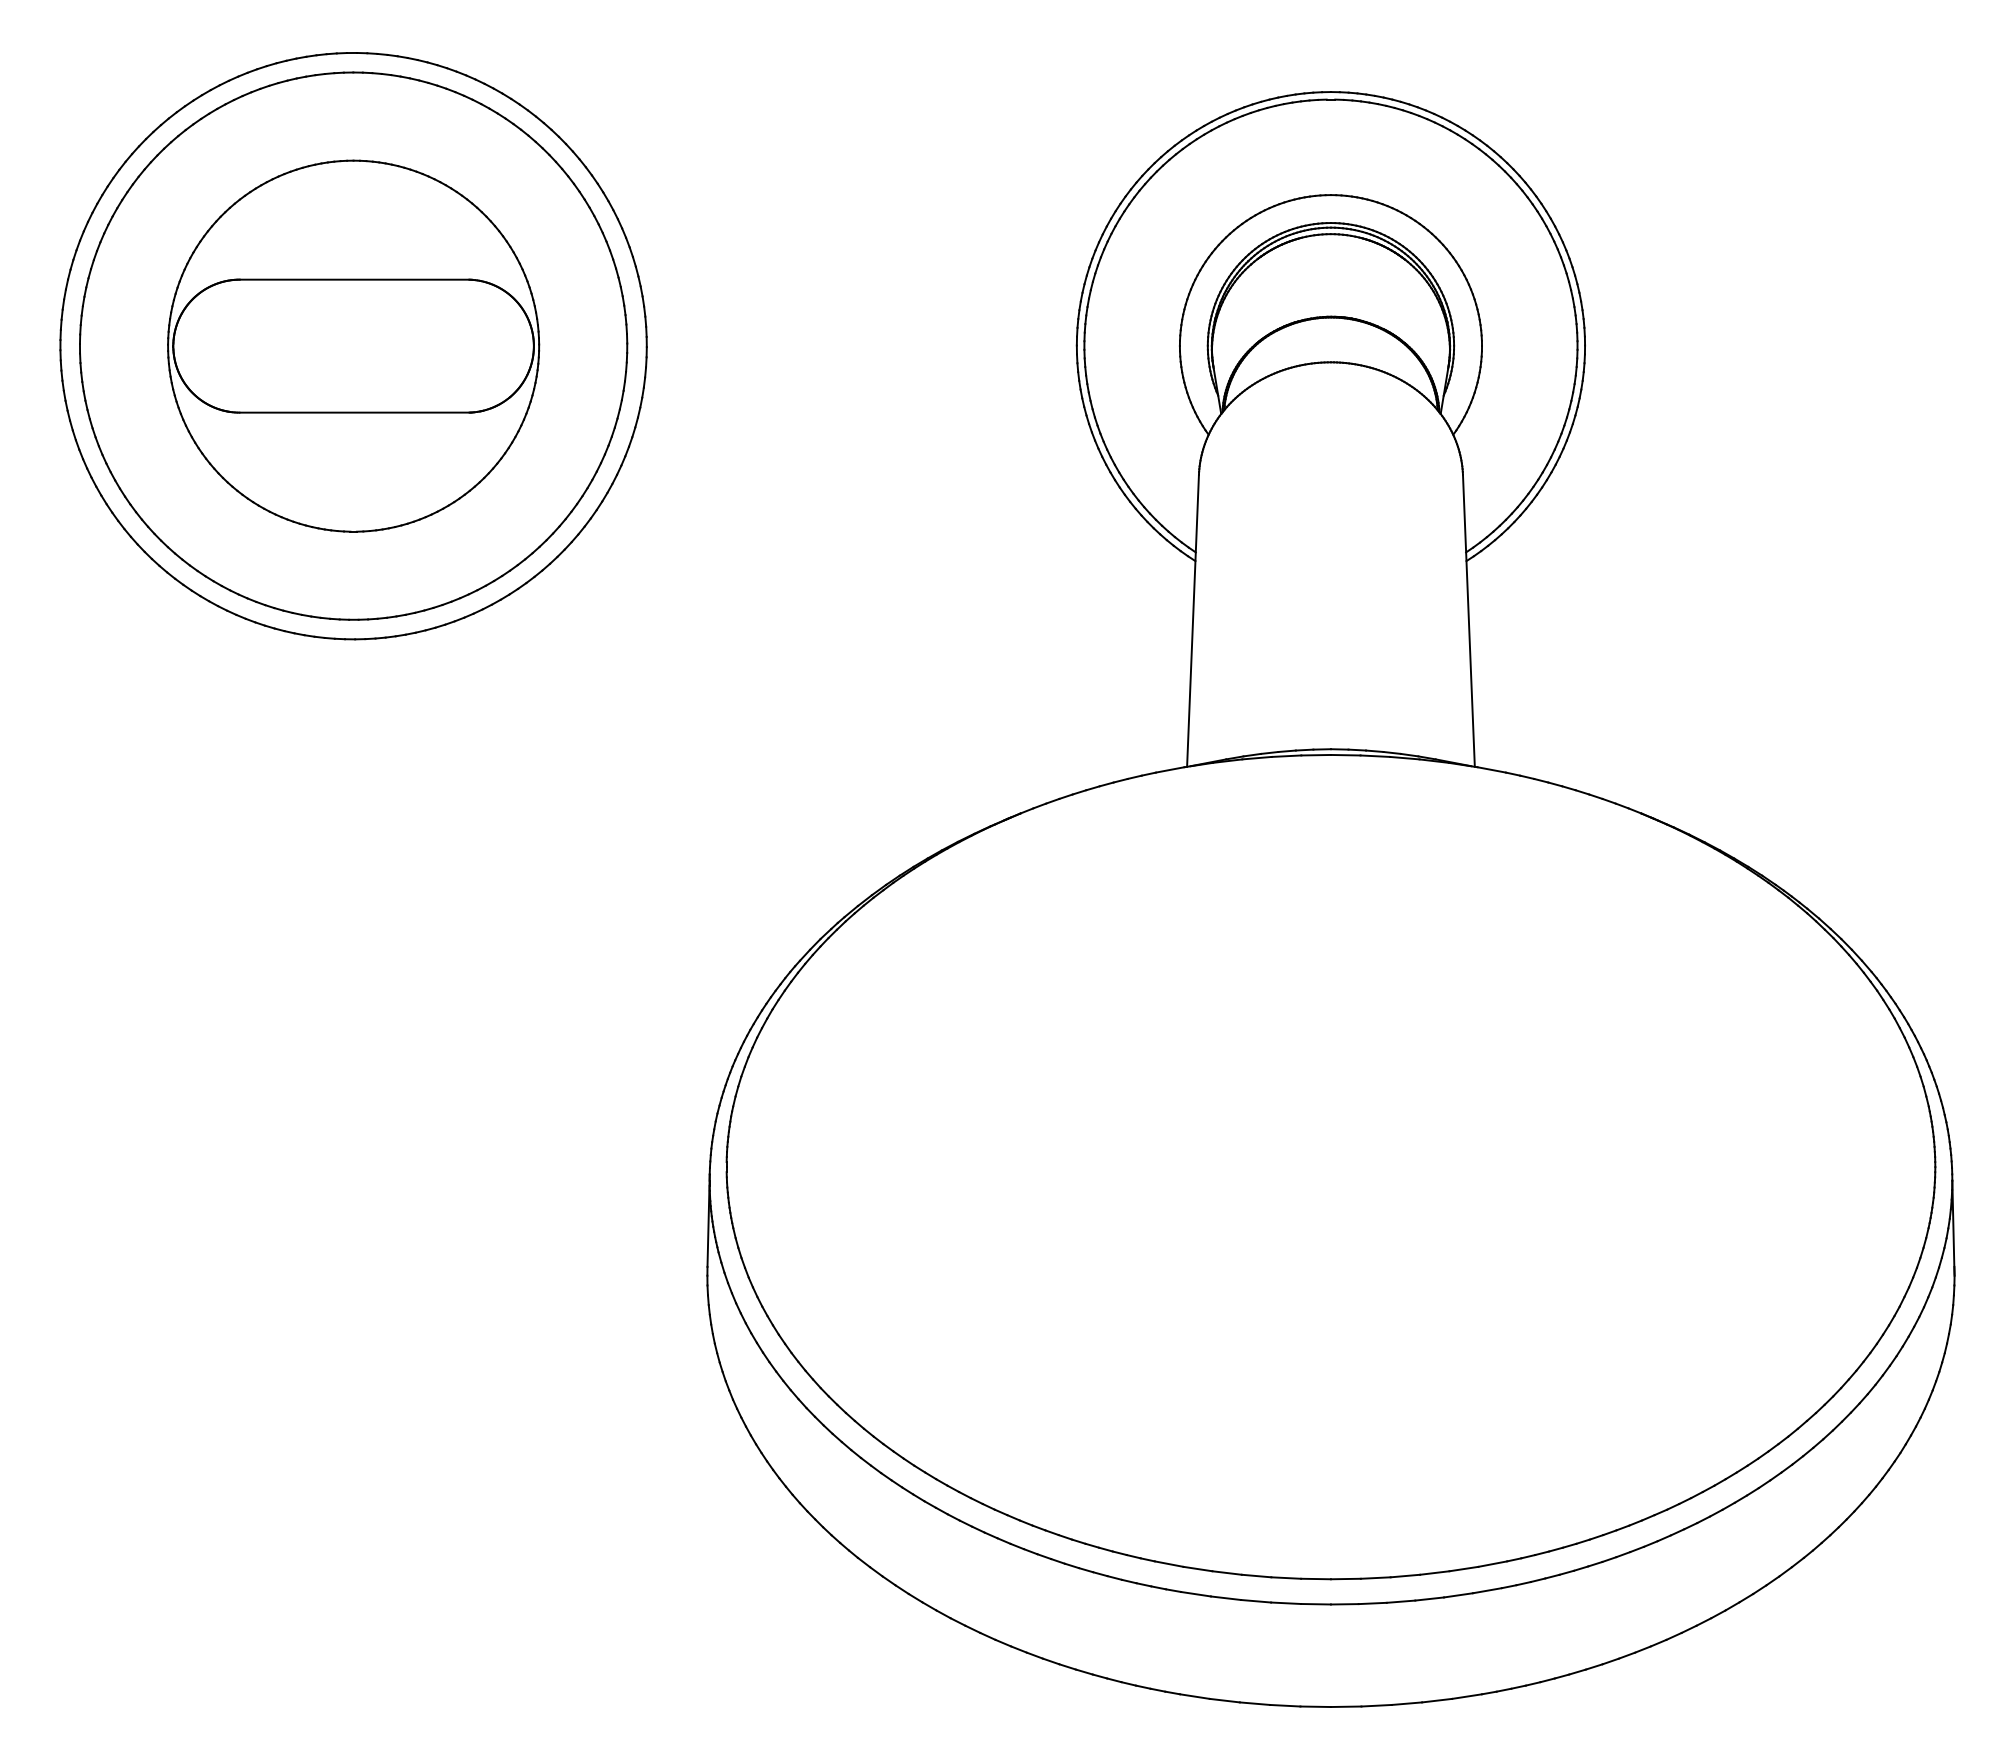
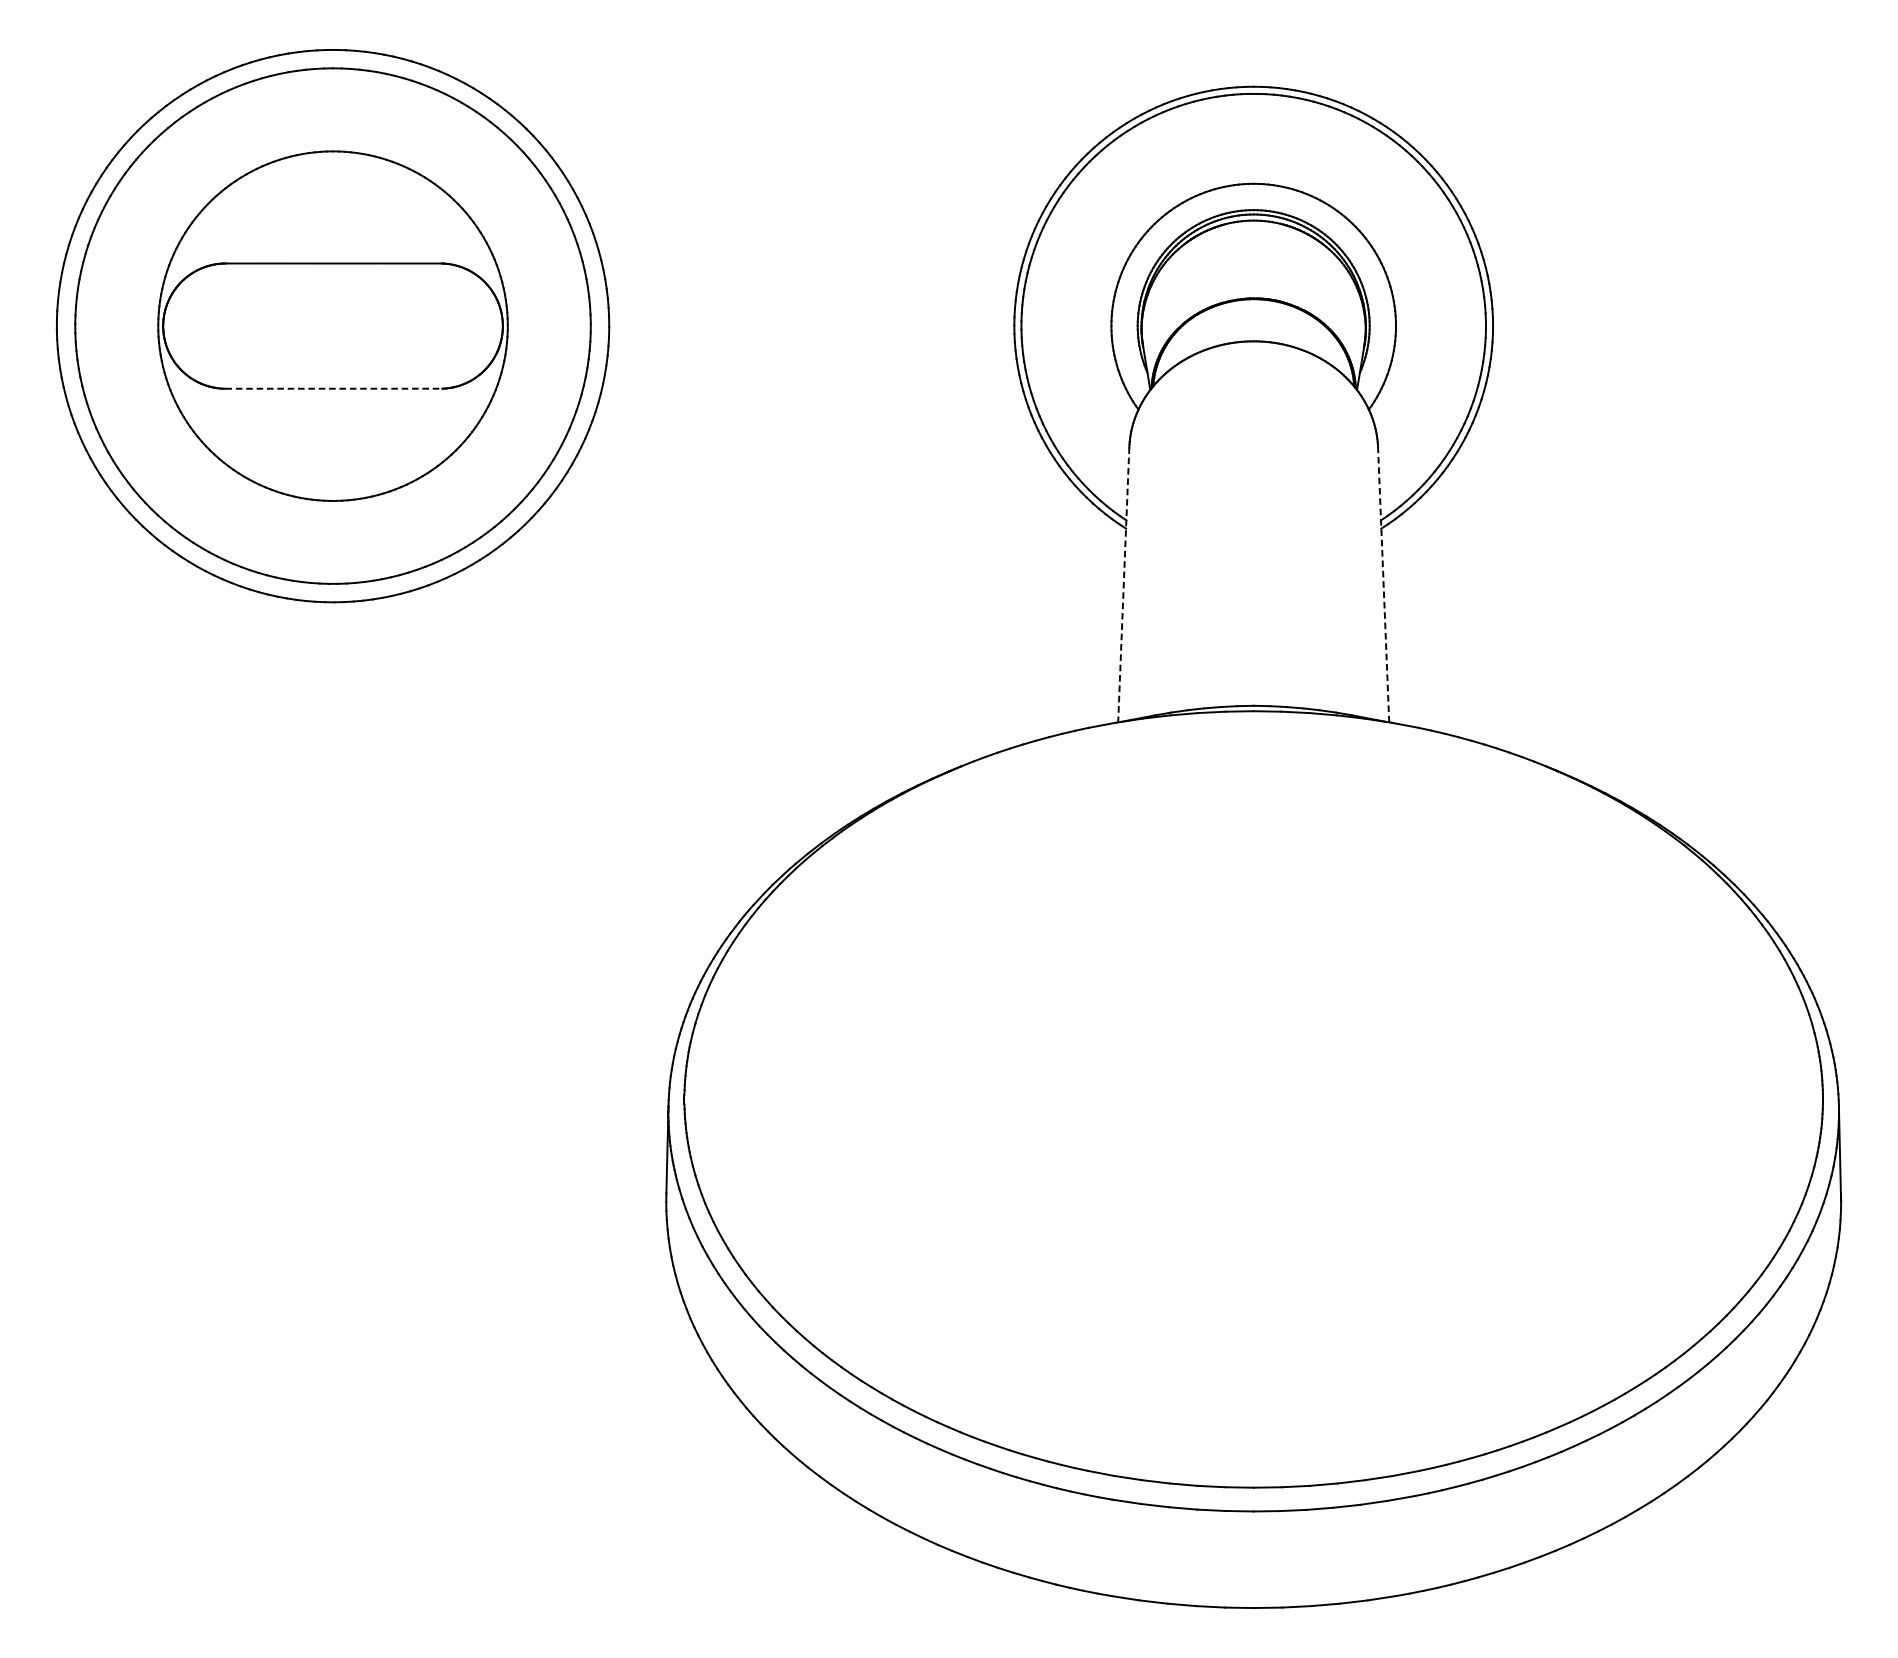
line: (355, 412) -> (334, 388), solid -> dashed
line: (1468, 620) -> (1383, 584), solid -> dashed
line: (1193, 621) -> (1124, 585), solid -> dashed

